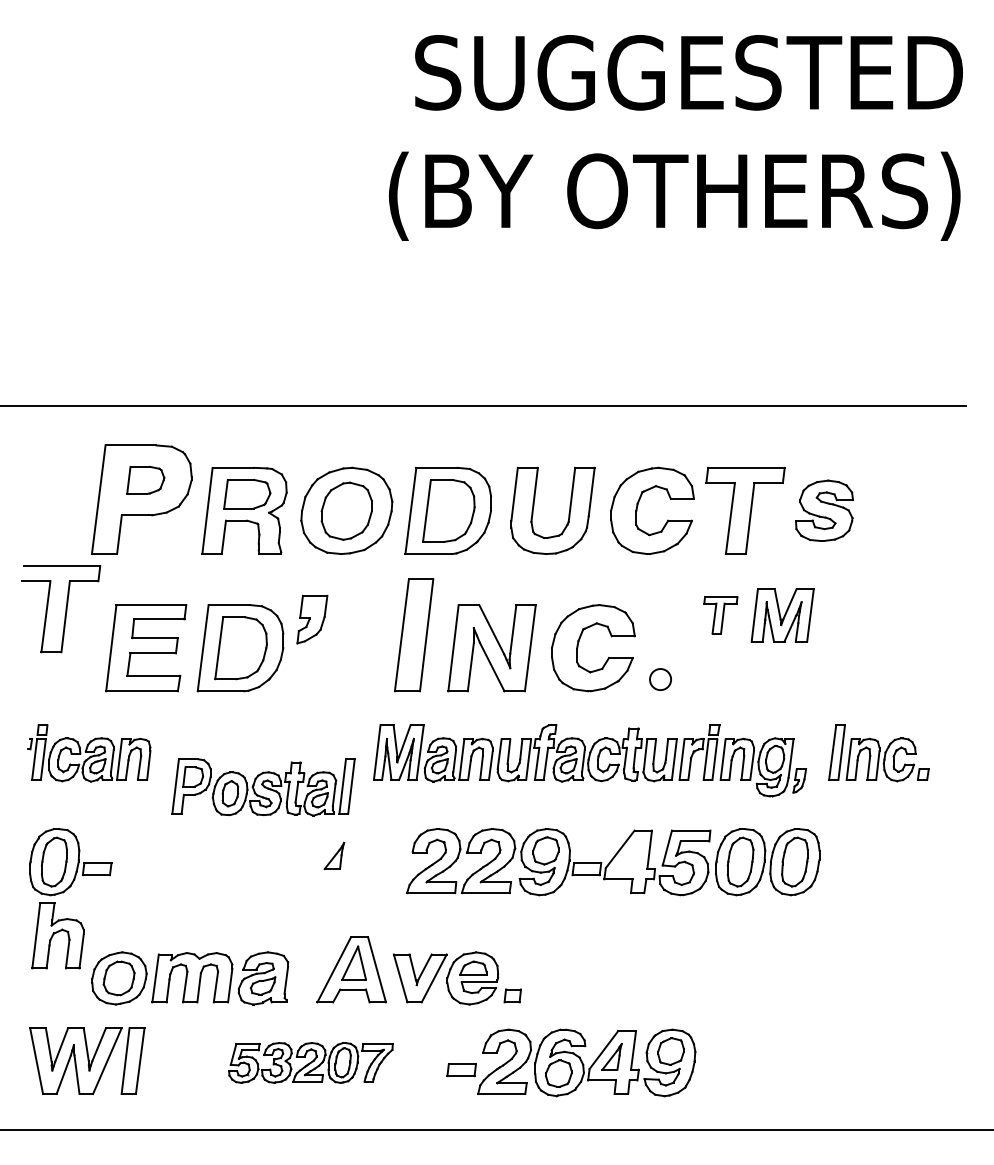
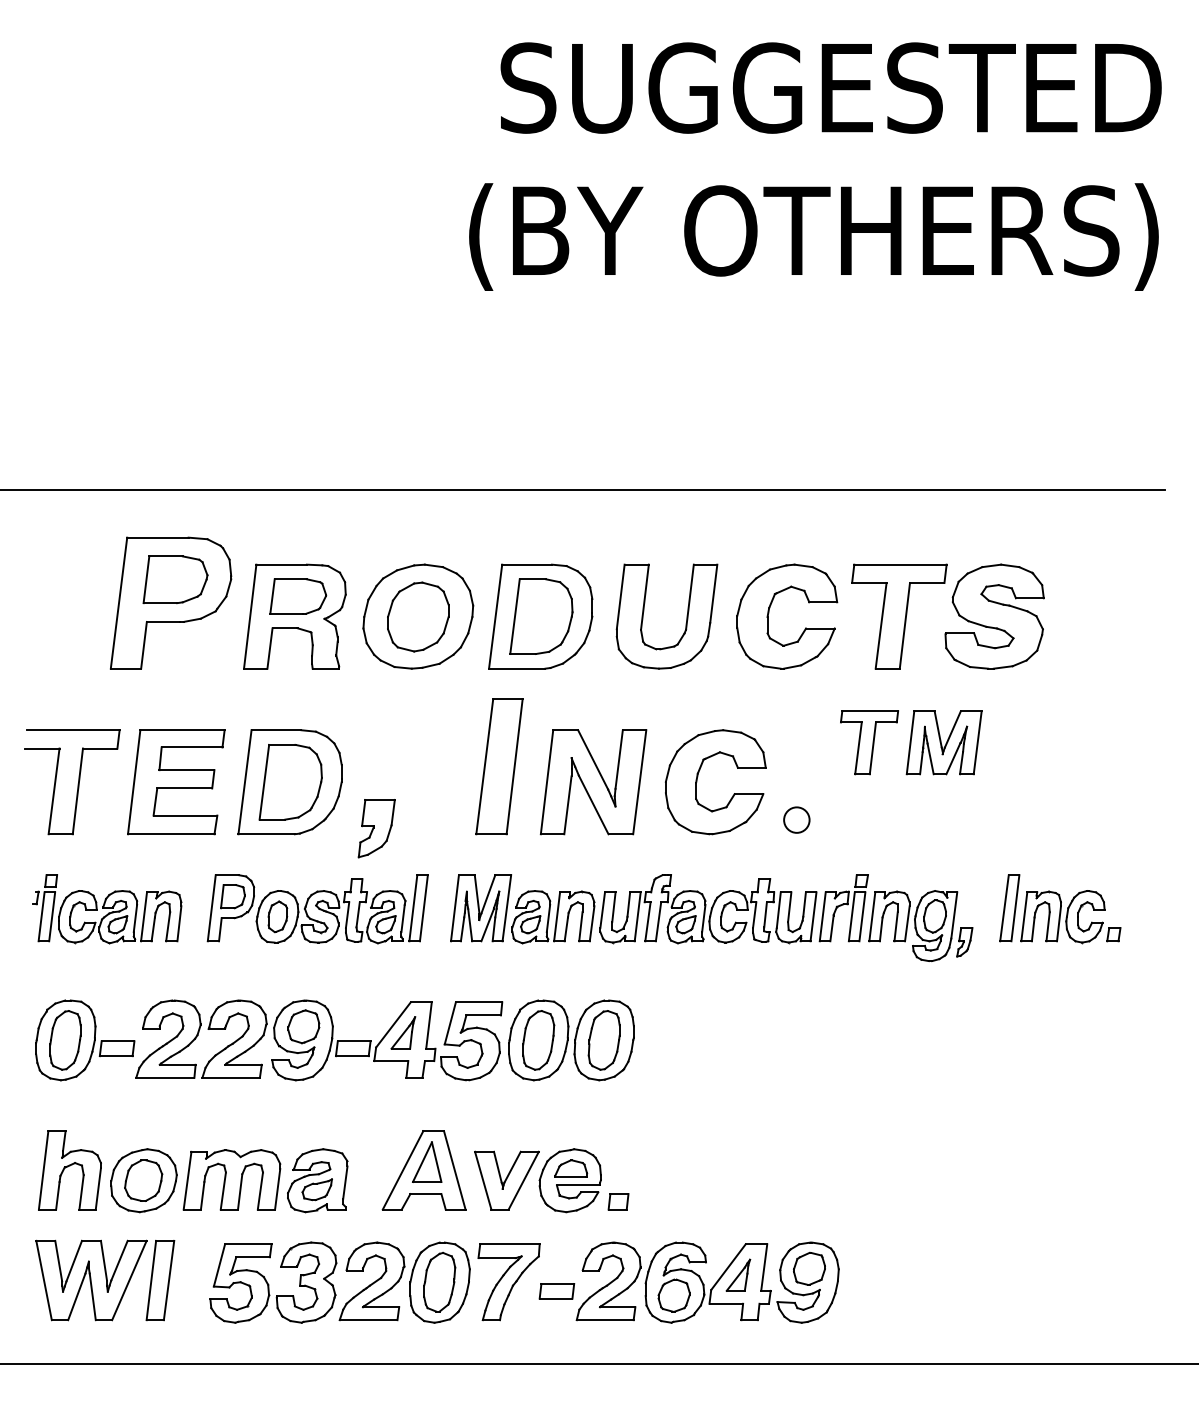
part: (145, 480) -> (175, 579), size x1.43
part: (824, 510) -> (994, 616), size x1.43
part: (61, 609) -> (72, 782), moved
part: (720, 615) -> (869, 742), size x1.43
part: (312, 619) -> (376, 828), moved
part: (263, 787) -> (317, 909), moved
part: (613, 862) -> (385, 1040), moved
part: (57, 935) -> (69, 1169), moved
part: (310, 1062) -> (374, 1282), size x1.67

